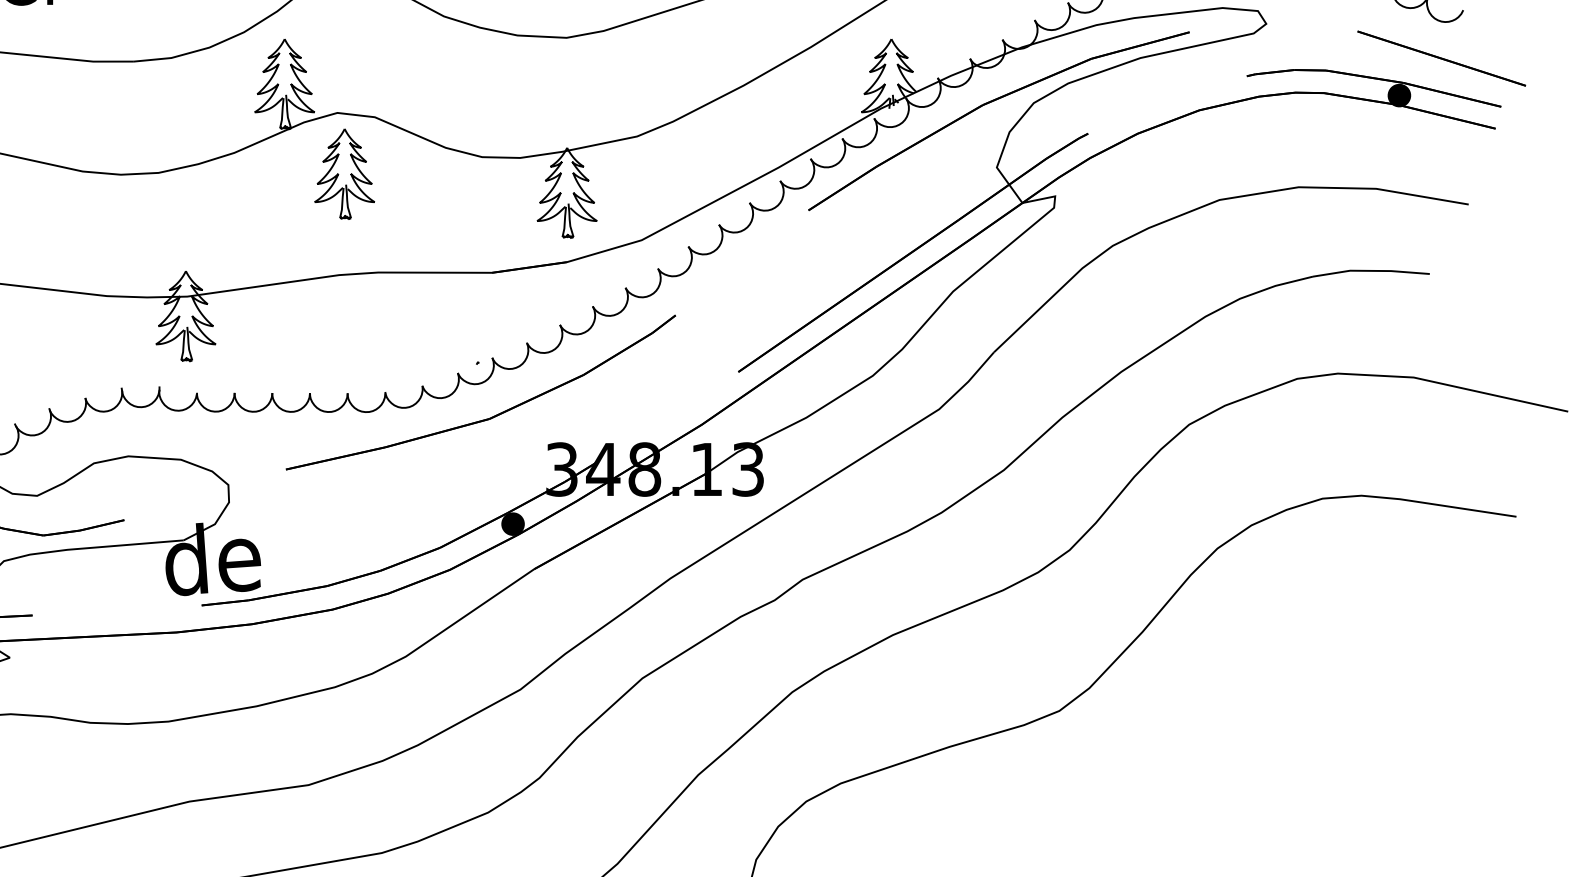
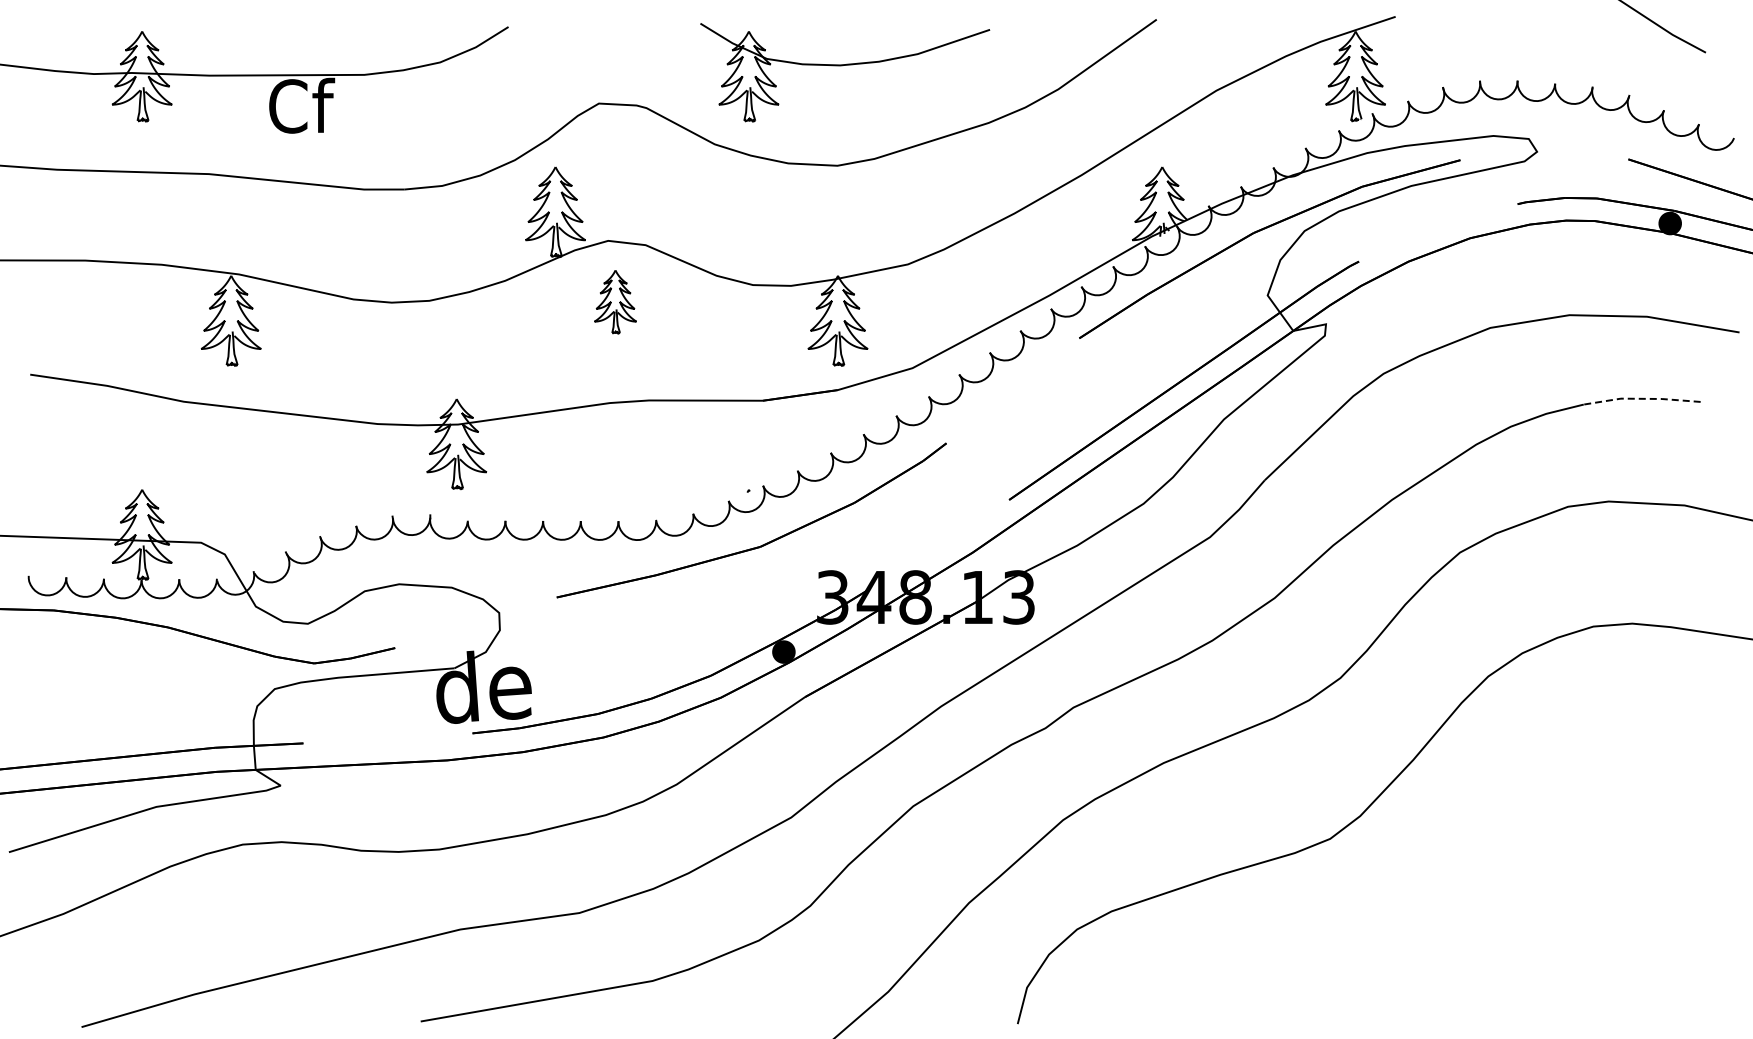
part: (344, 173) -> (615, 301), size x0.7
line: (1370, 270) -> (1641, 398), solid -> dashed

